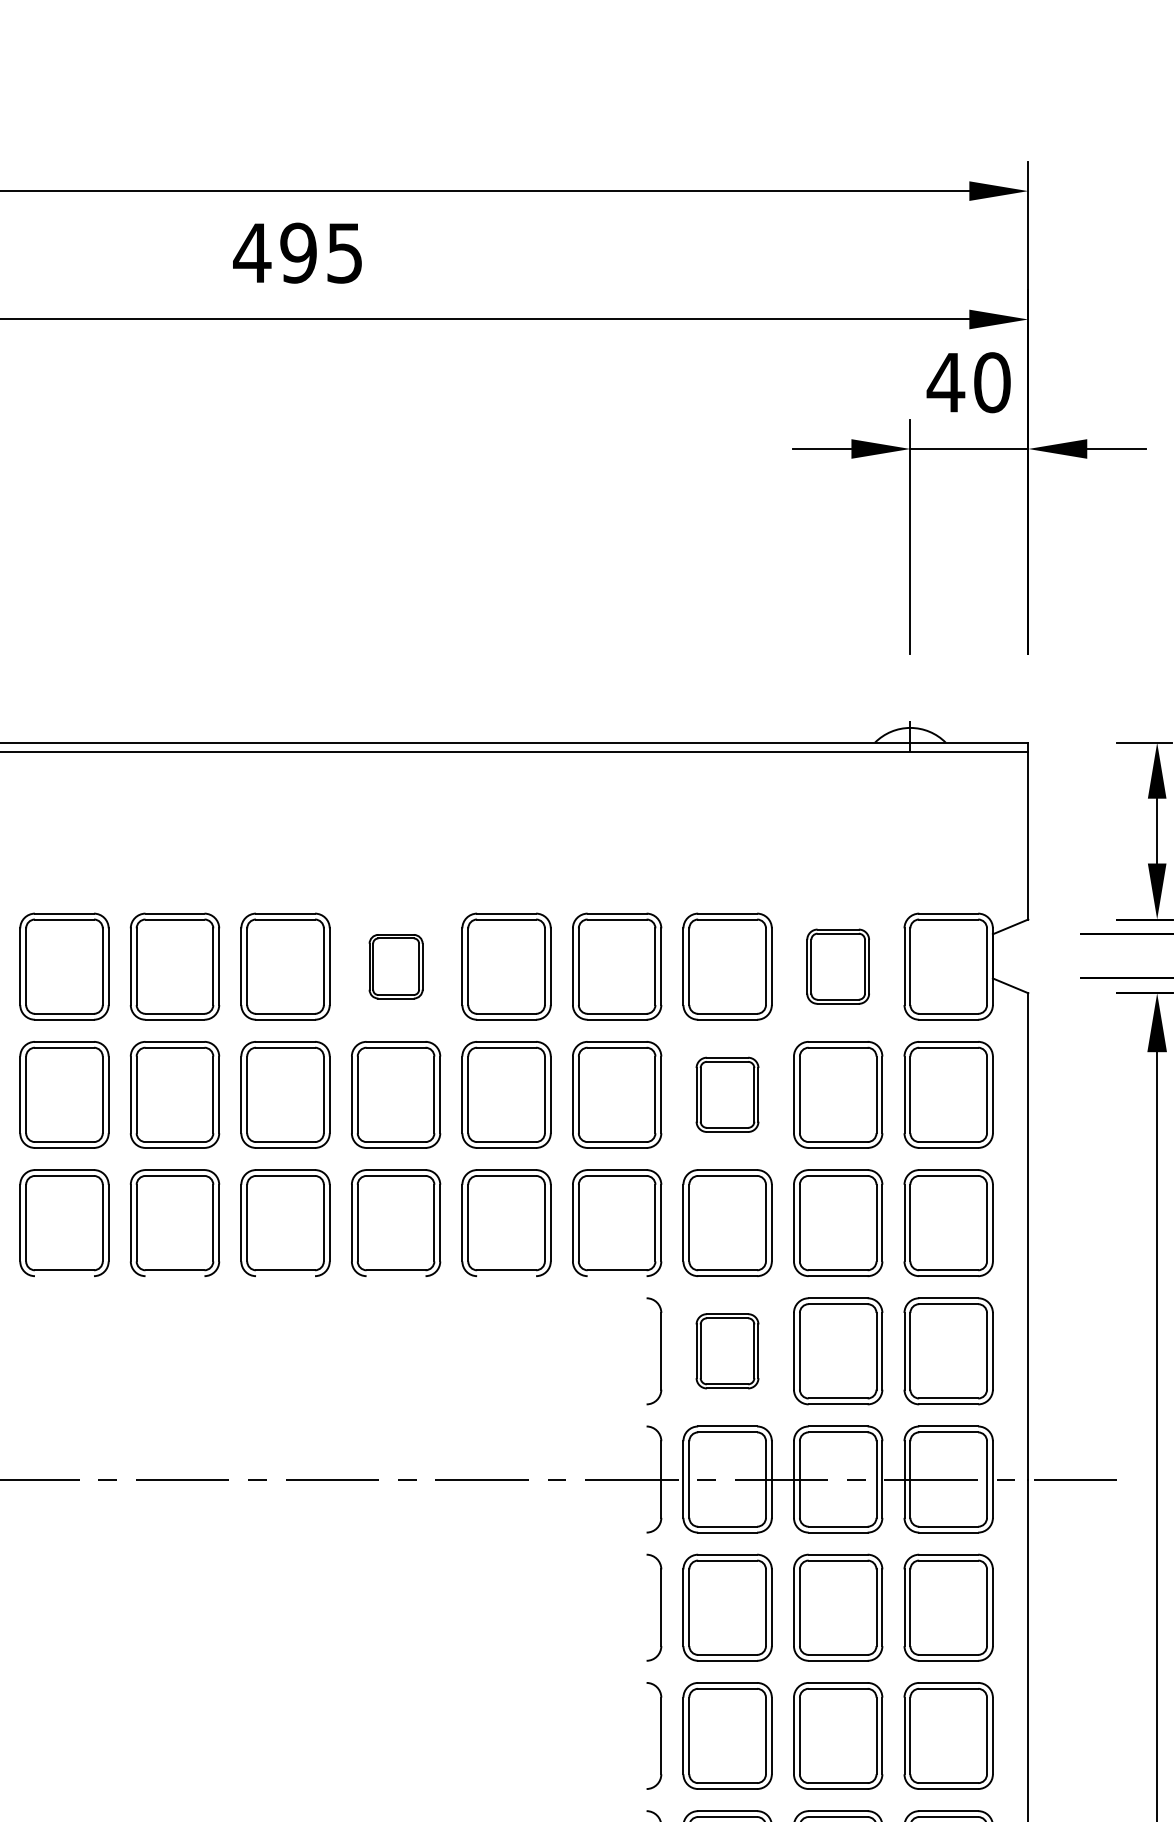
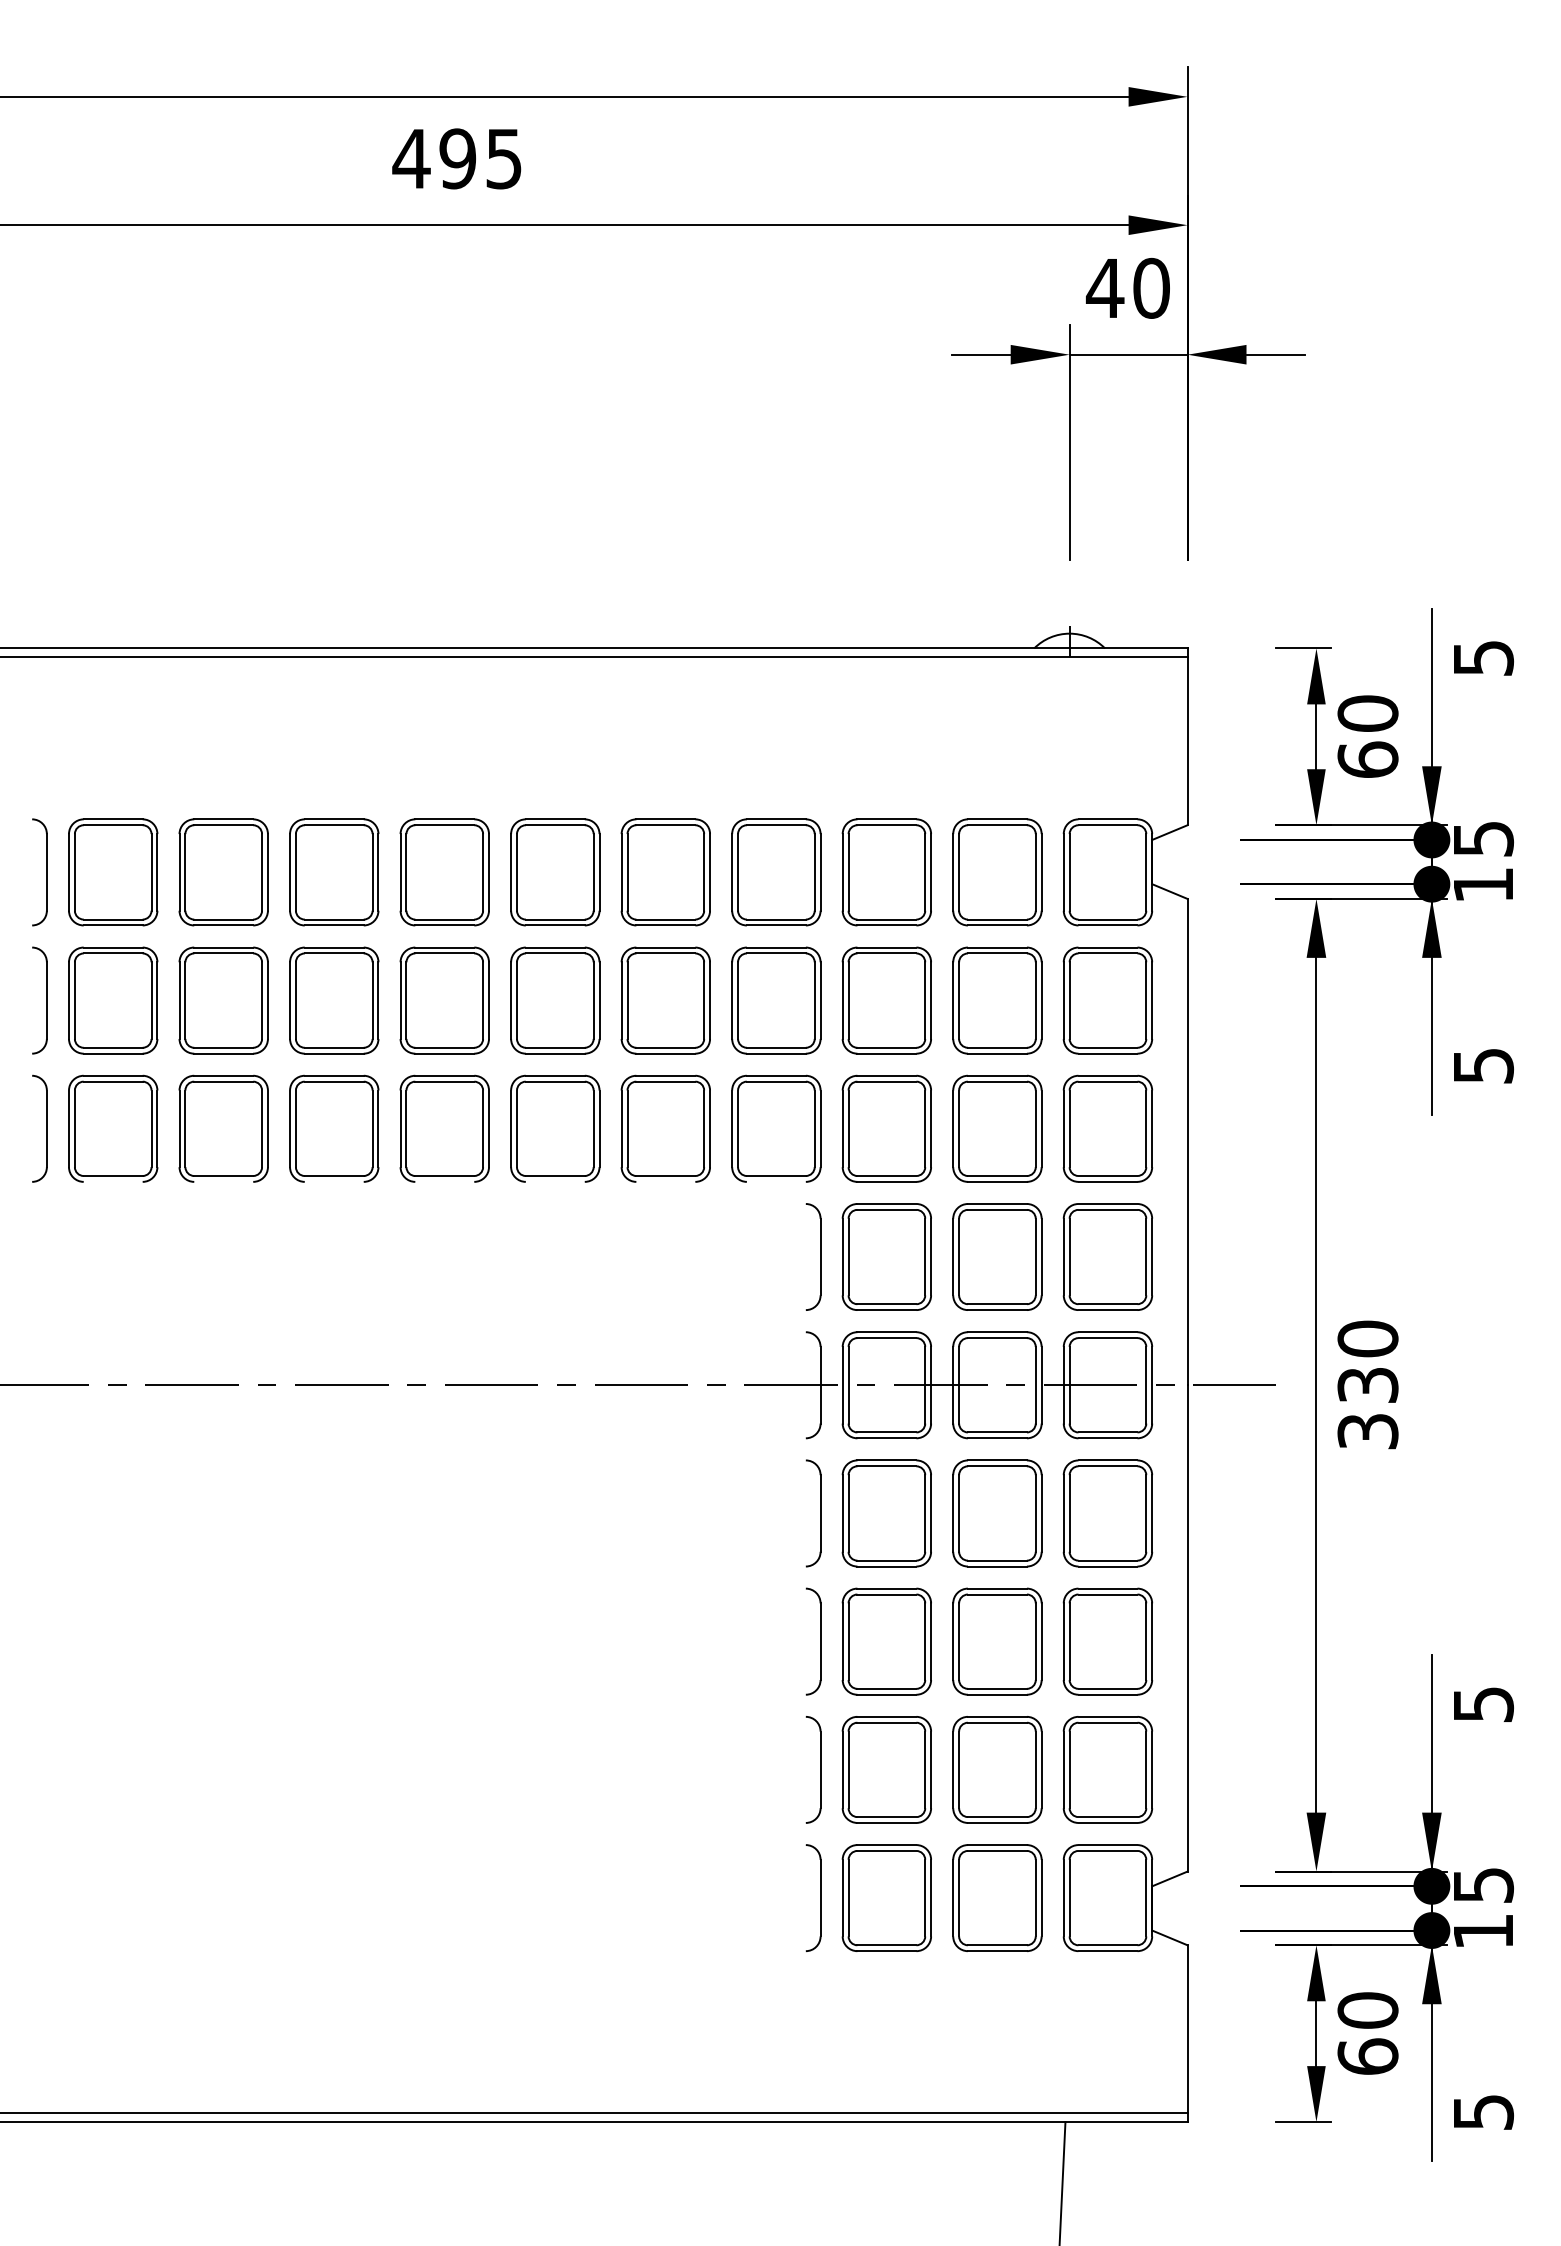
part: (396, 966) -> (555, 872), size x1.67
part: (838, 966) -> (997, 872), size x1.43
part: (727, 1094) -> (886, 1000), size x1.43
part: (727, 1350) -> (886, 1256), size x1.43

